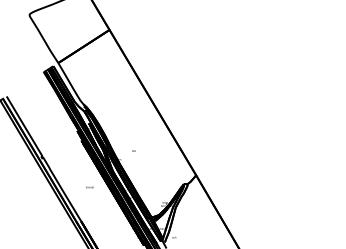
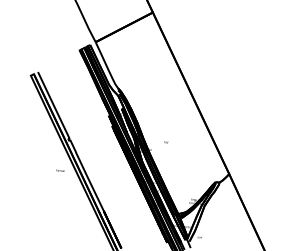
text: (89, 187) -> (60, 170), moved

